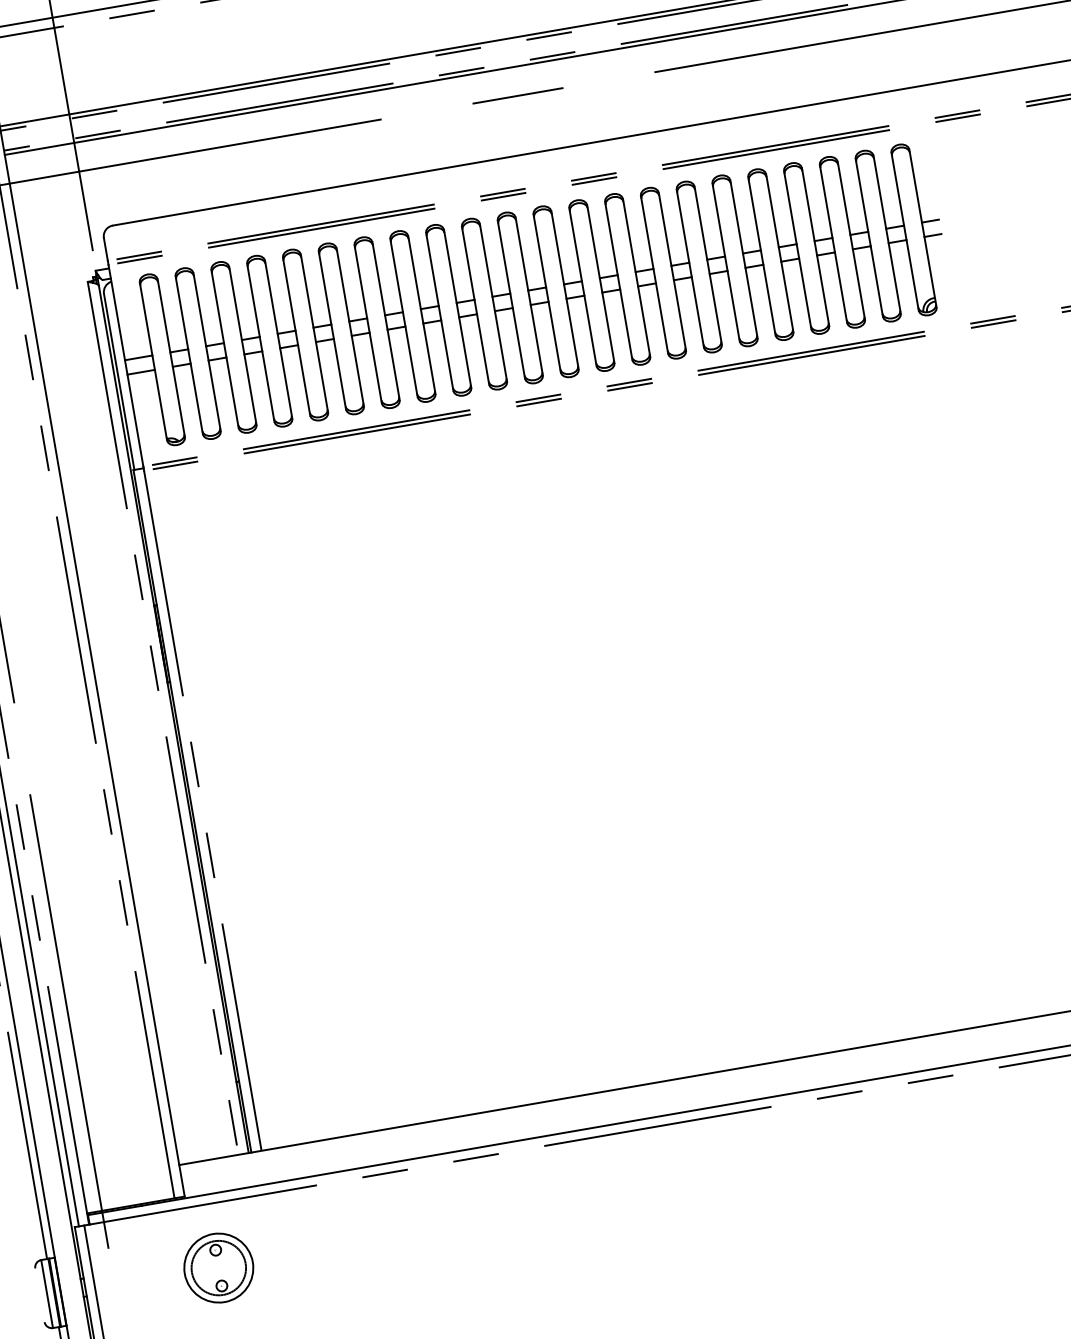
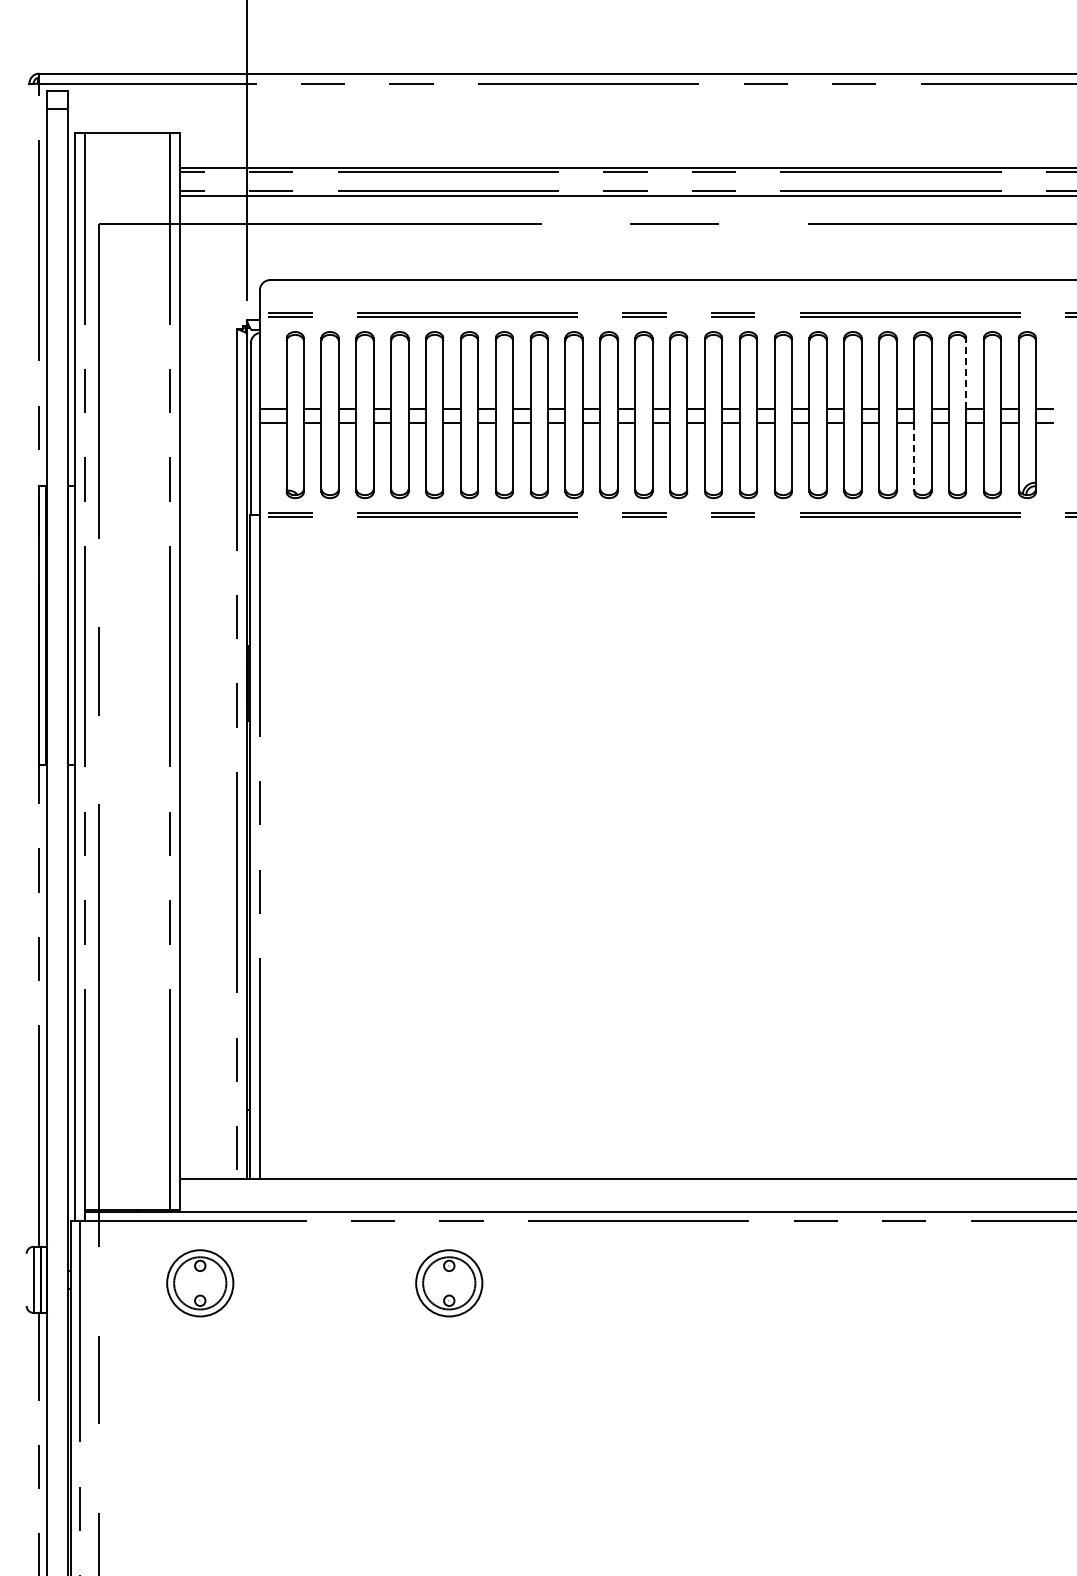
line: (844, 198) -> (966, 373), solid -> dashed
line: (805, 294) -> (914, 458), solid -> dashed
part: (474, 1224) -> (449, 1283), added

